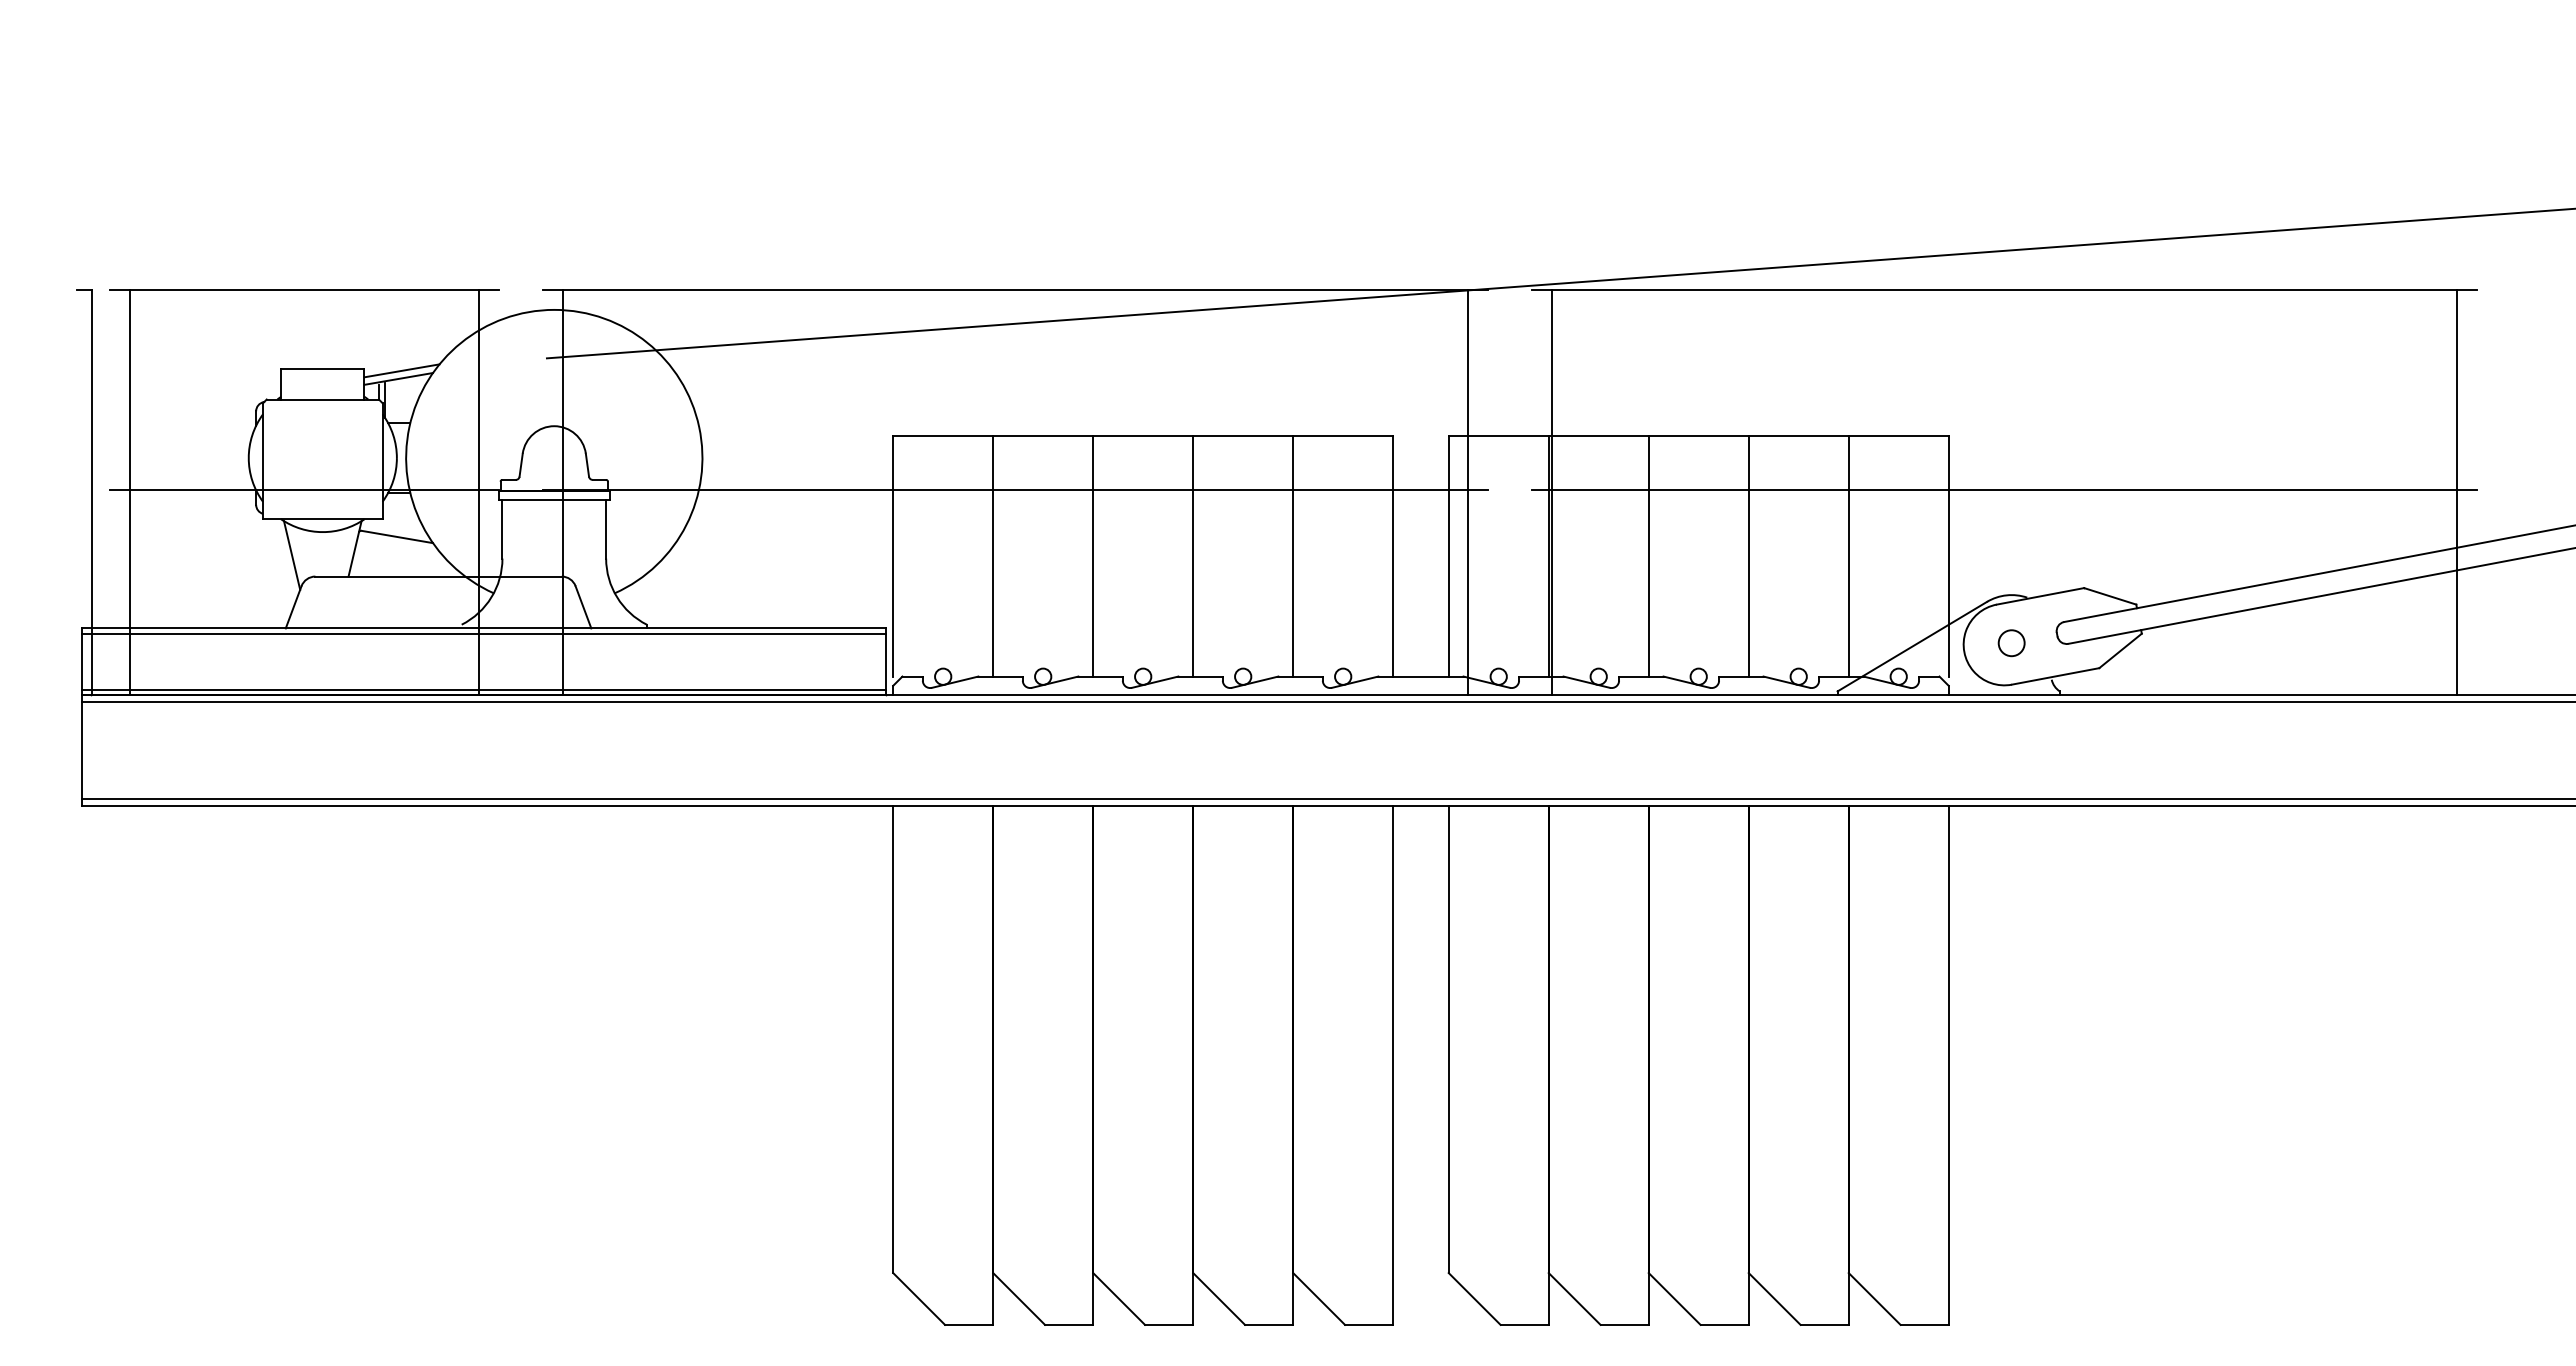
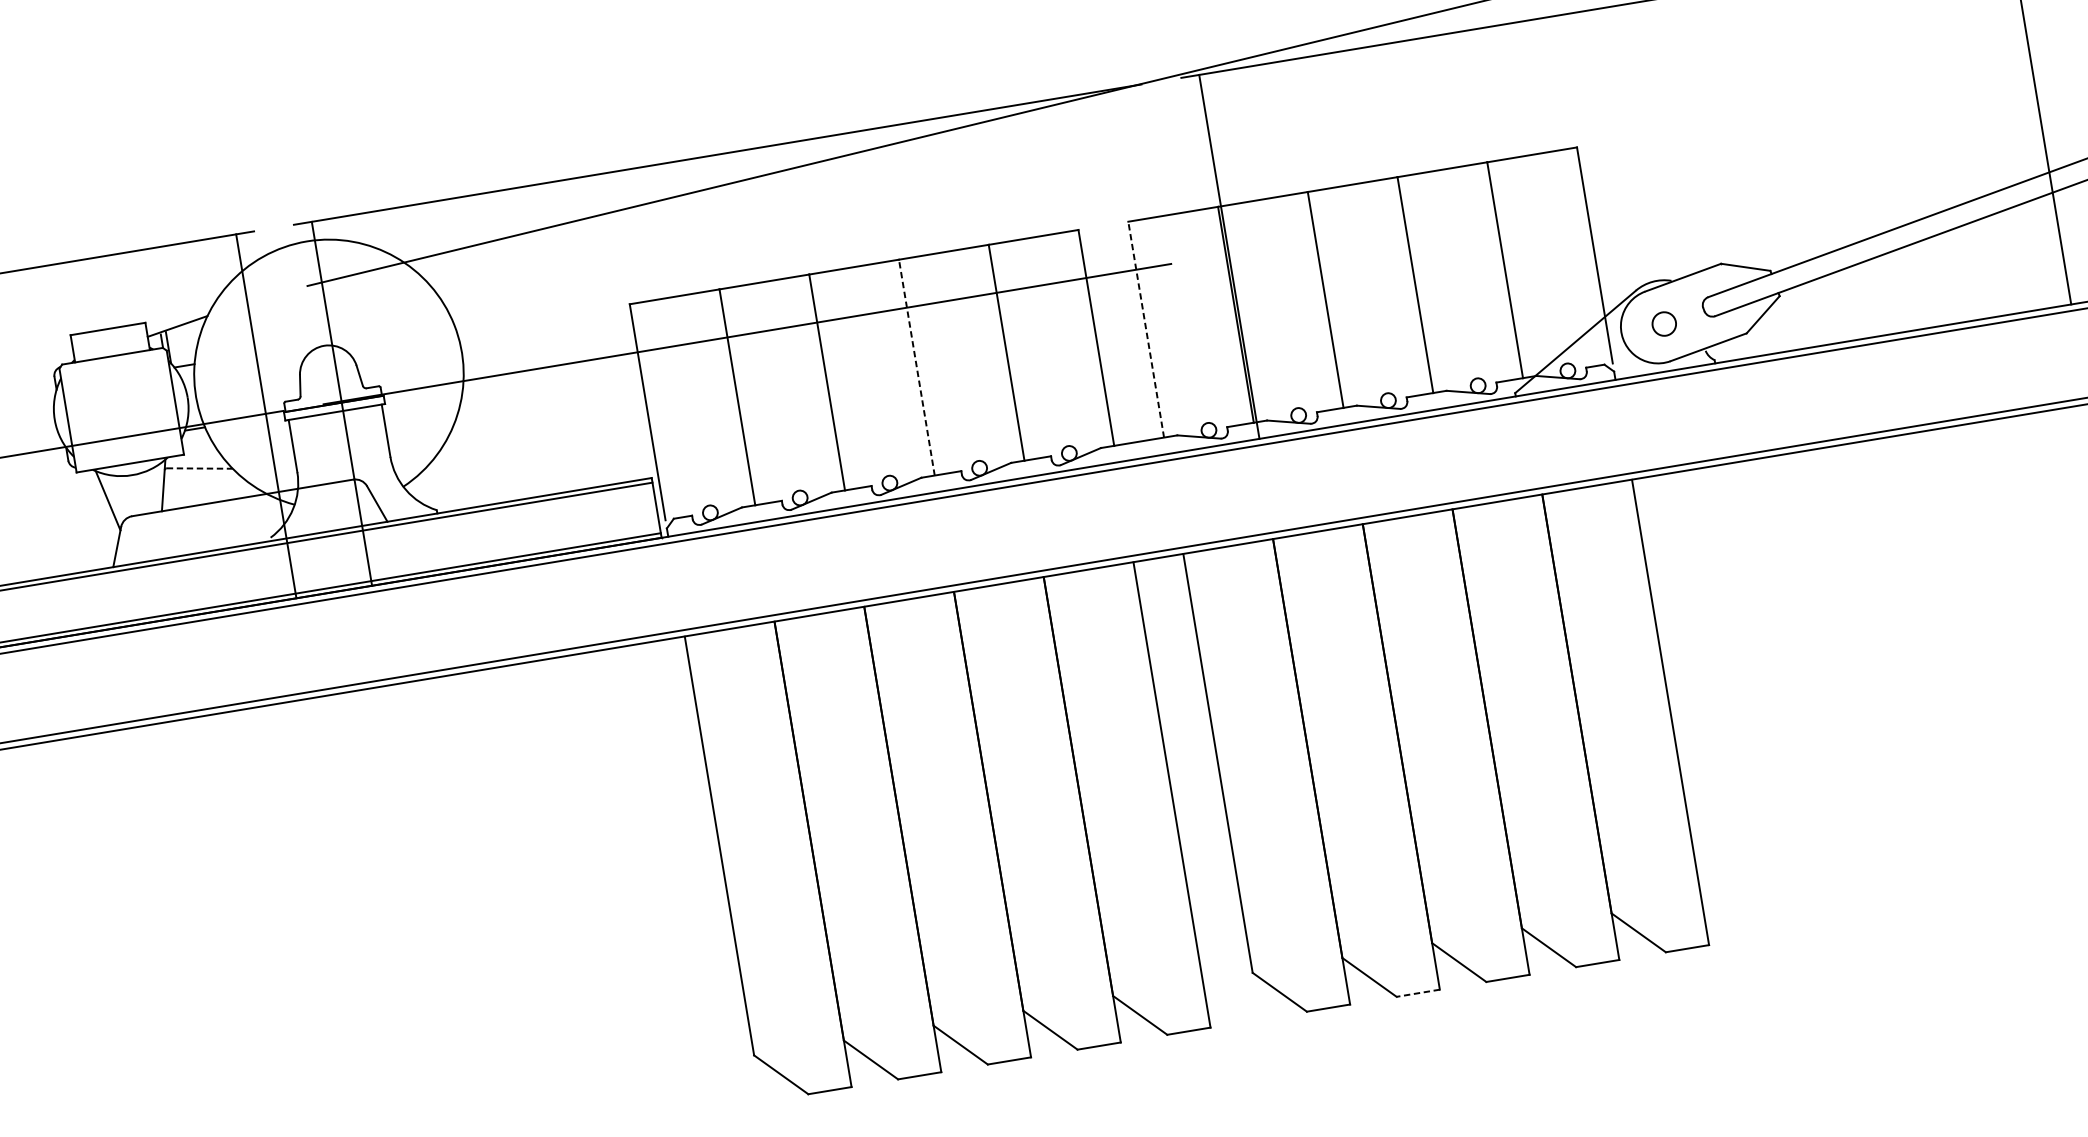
line: (401, 370) -> (178, 318), removed
line: (2004, 489) -> (1635, 187), removed
line: (1467, 492) -> (1153, 269), removed
line: (397, 537) -> (200, 468), solid -> dashed
line: (1193, 555) -> (917, 366), solid -> dashed
line: (1448, 555) -> (1145, 328), solid -> dashed
line: (1624, 1324) -> (1418, 992), solid -> dashed

